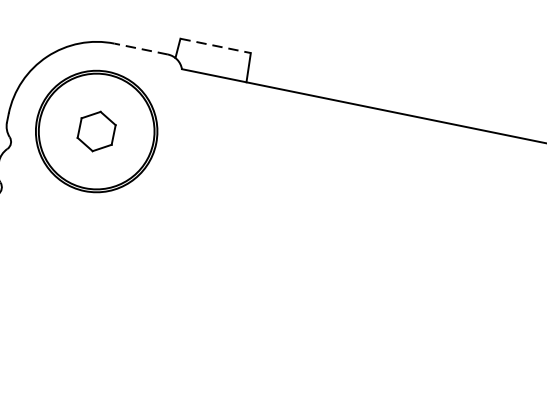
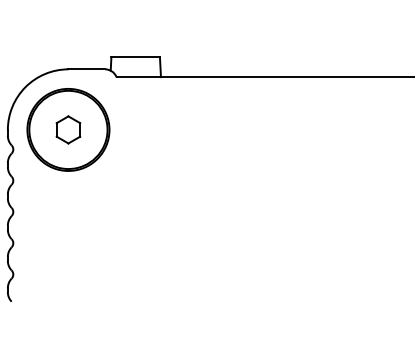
line: (216, 46) -> (136, 57), dashed -> solid
line: (140, 49) -> (86, 69), dashed -> solid

